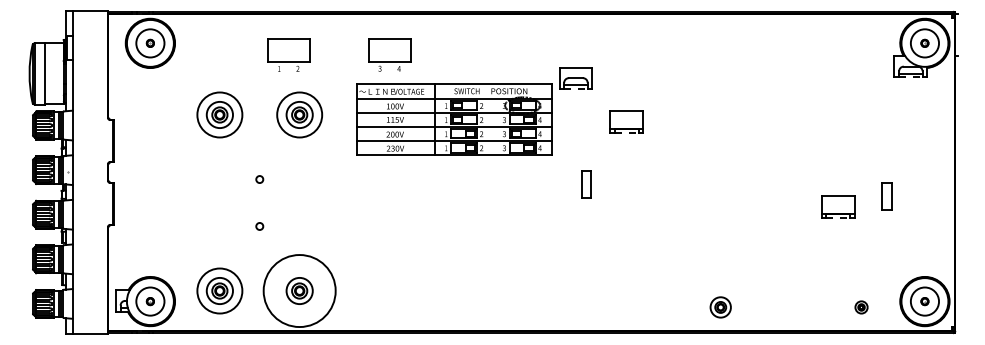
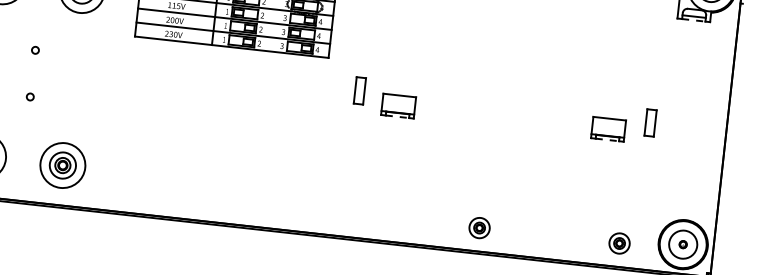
part: (626, 121) -> (398, 105), moved
part: (886, 196) -> (649, 123), moved
part: (838, 206) -> (609, 128), moved
circle: (299, 290) -> (62, 165), size x0.62
part: (861, 307) -> (619, 243), size x1.67

